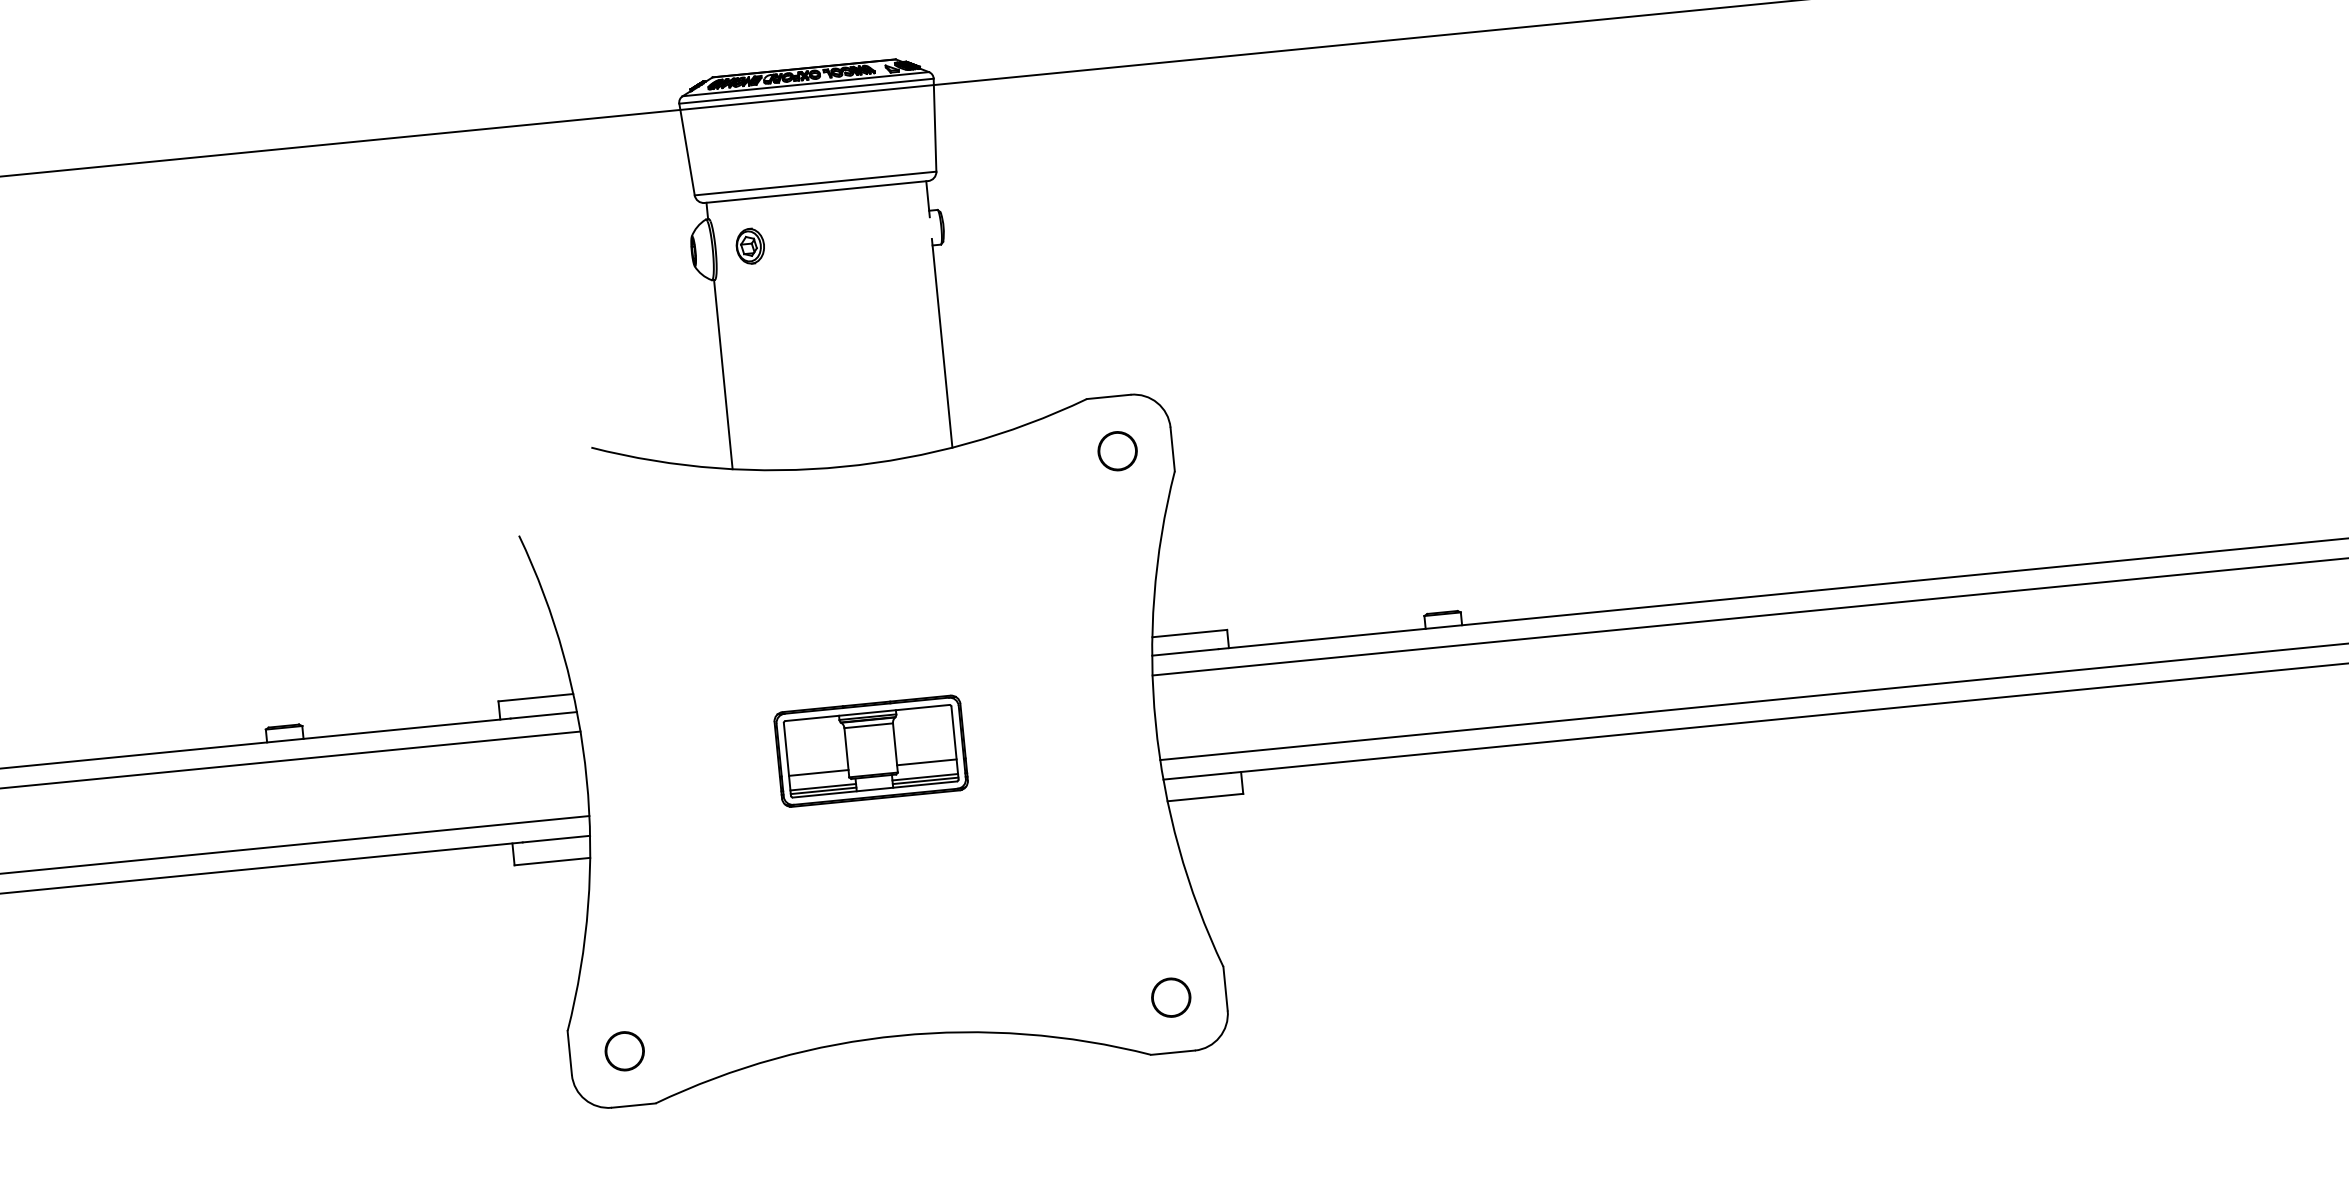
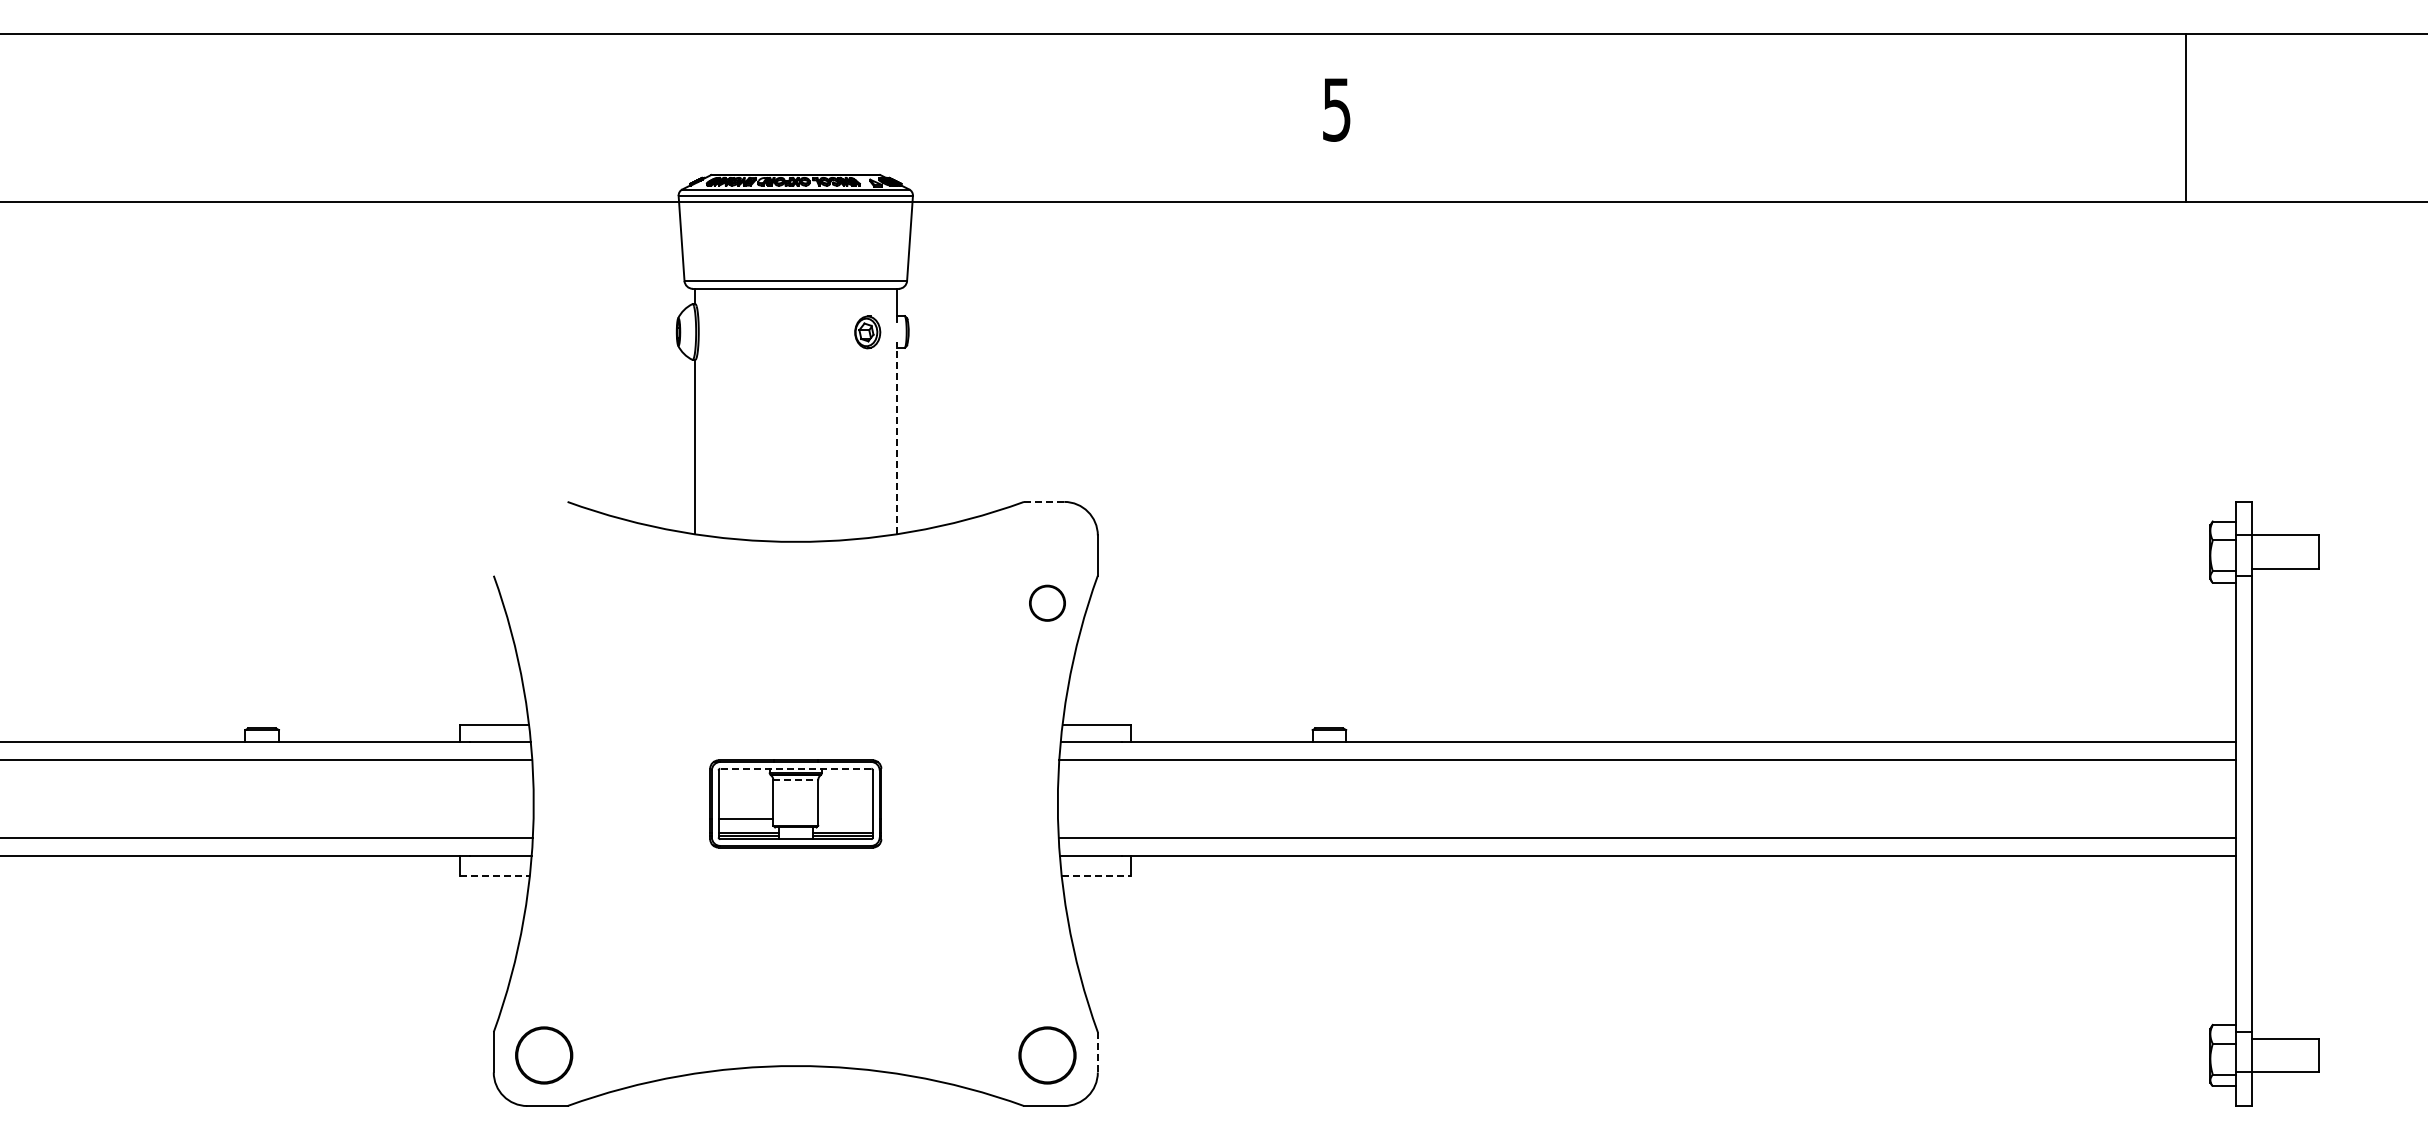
part: (750, 246) -> (867, 332), moved
line: (942, 342) -> (897, 437), solid -> dashed
line: (1109, 396) -> (1044, 501), solid -> dashed
circle: (1117, 450) -> (1047, 602), moved
line: (867, 712) -> (795, 768), solid -> dashed
line: (869, 725) -> (796, 780), solid -> dashed
line: (926, 762) -> (845, 819), removed
line: (1205, 797) -> (1096, 876), solid -> dashed
line: (552, 861) -> (495, 876), solid -> dashed
line: (1225, 988) -> (1097, 1052), solid -> dashed
circle: (1171, 997) -> (1047, 1055), size x1.6
circle: (624, 1051) -> (543, 1055), size x1.6

